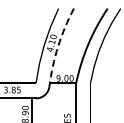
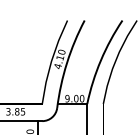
arc: (58, 46) -> (67, 62), dashed -> solid

